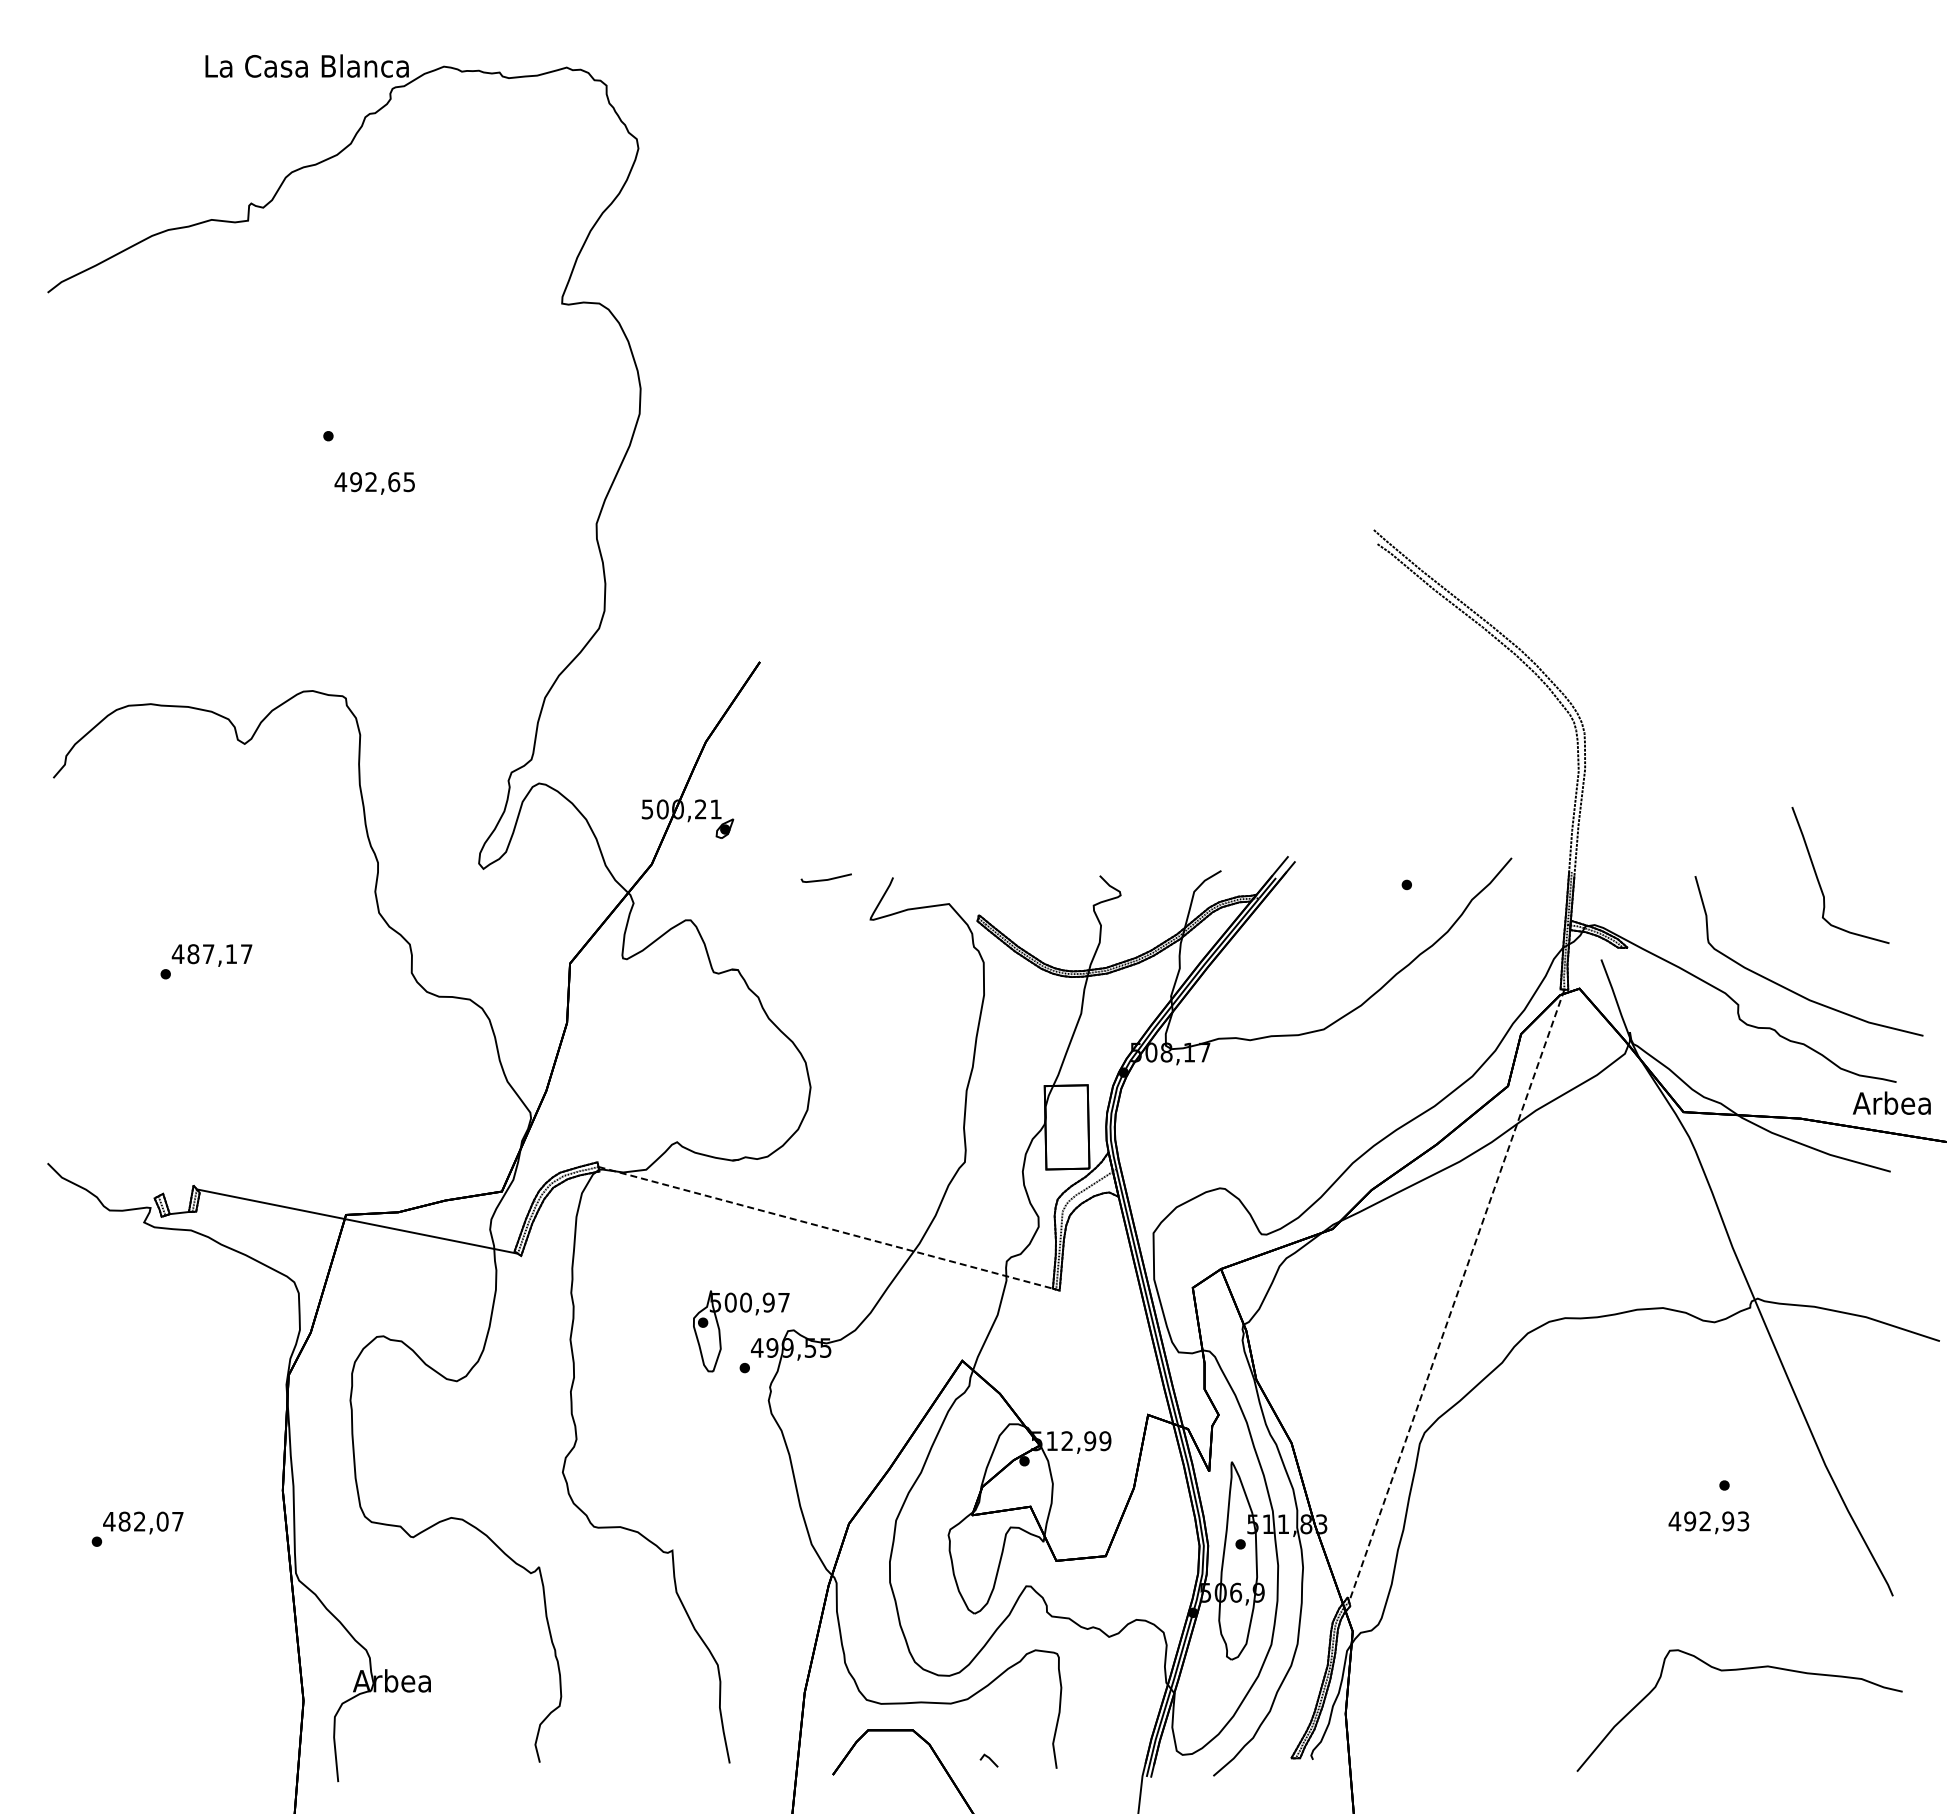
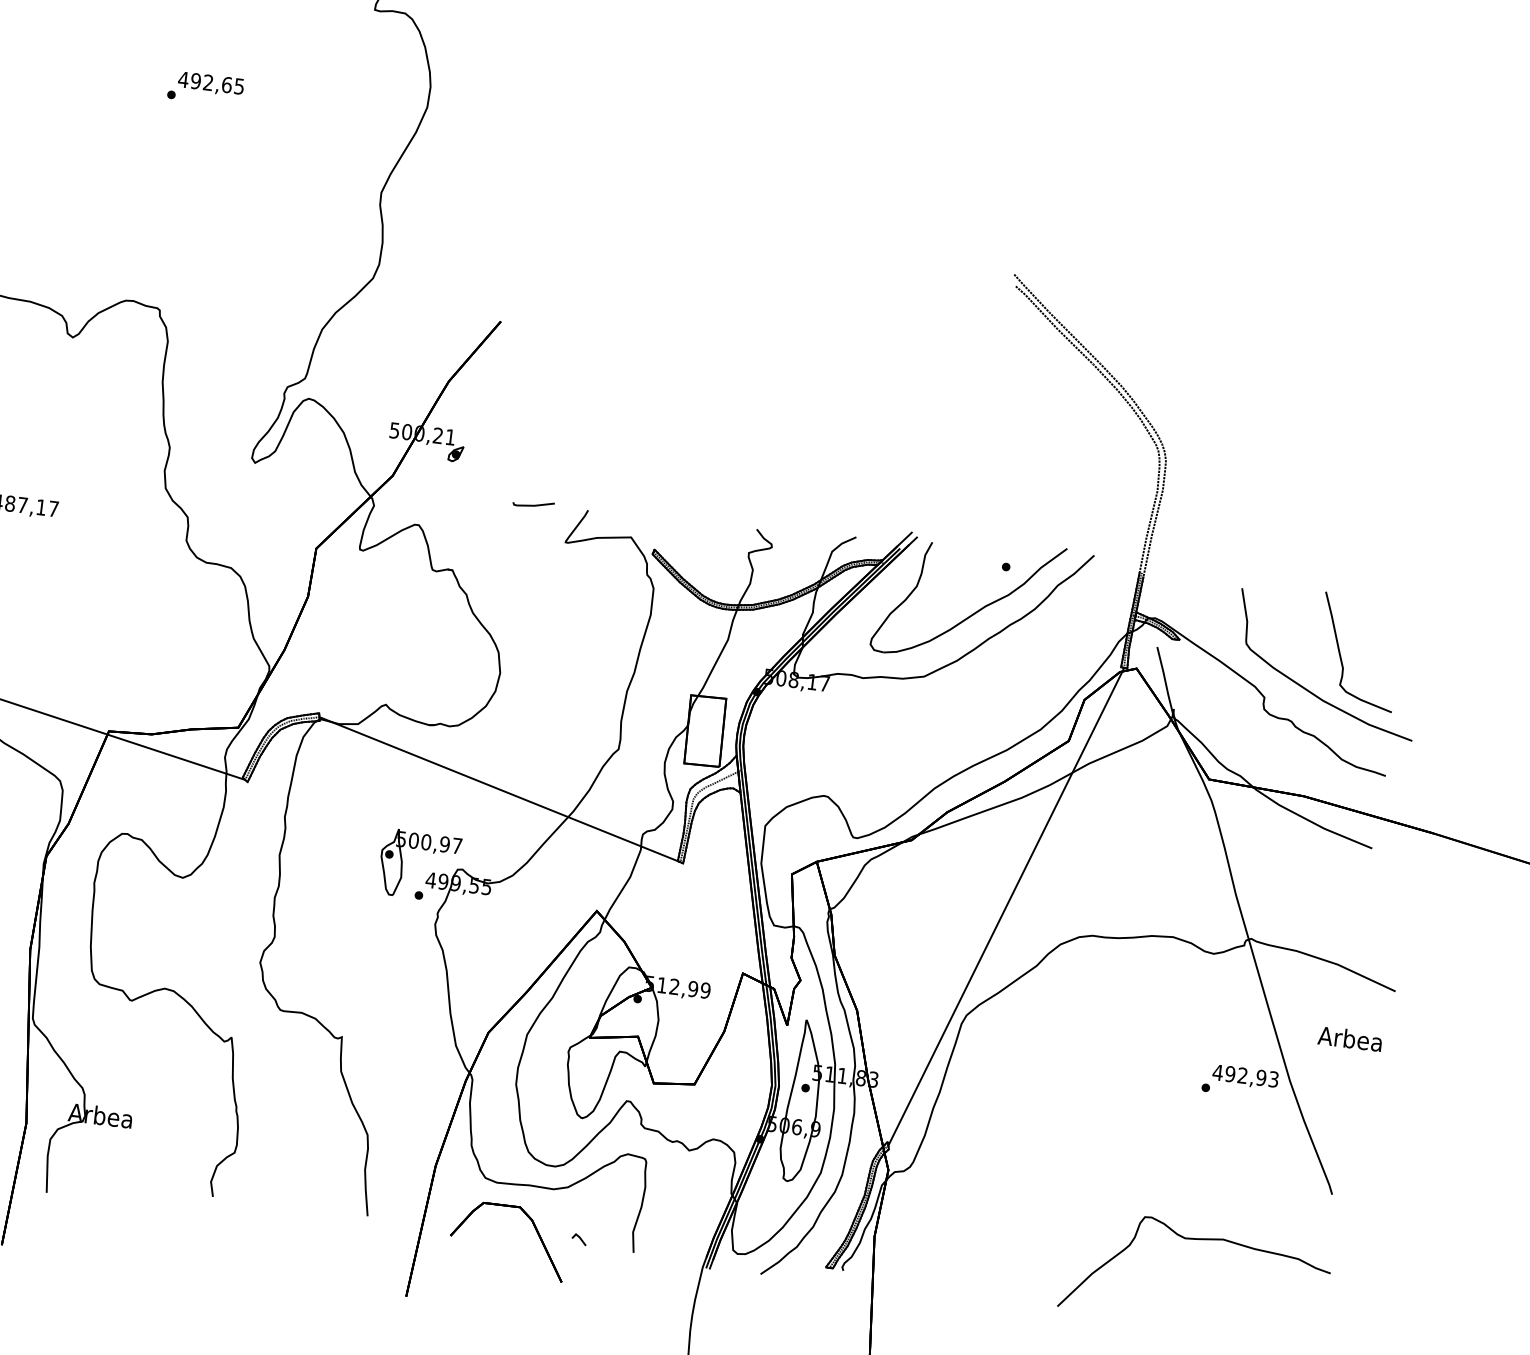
text: (374, 483) -> (210, 84), moved
curve: (1820, 883) -> (1341, 656), moved
part: (1377, 942) -> (976, 611), added
text: (1891, 1102) -> (1349, 1038), moved
line: (826, 1227) -> (499, 788), dashed -> solid
line: (1456, 1296) -> (1006, 907), dashed -> solid
text: (1708, 1522) -> (1245, 1076), moved

